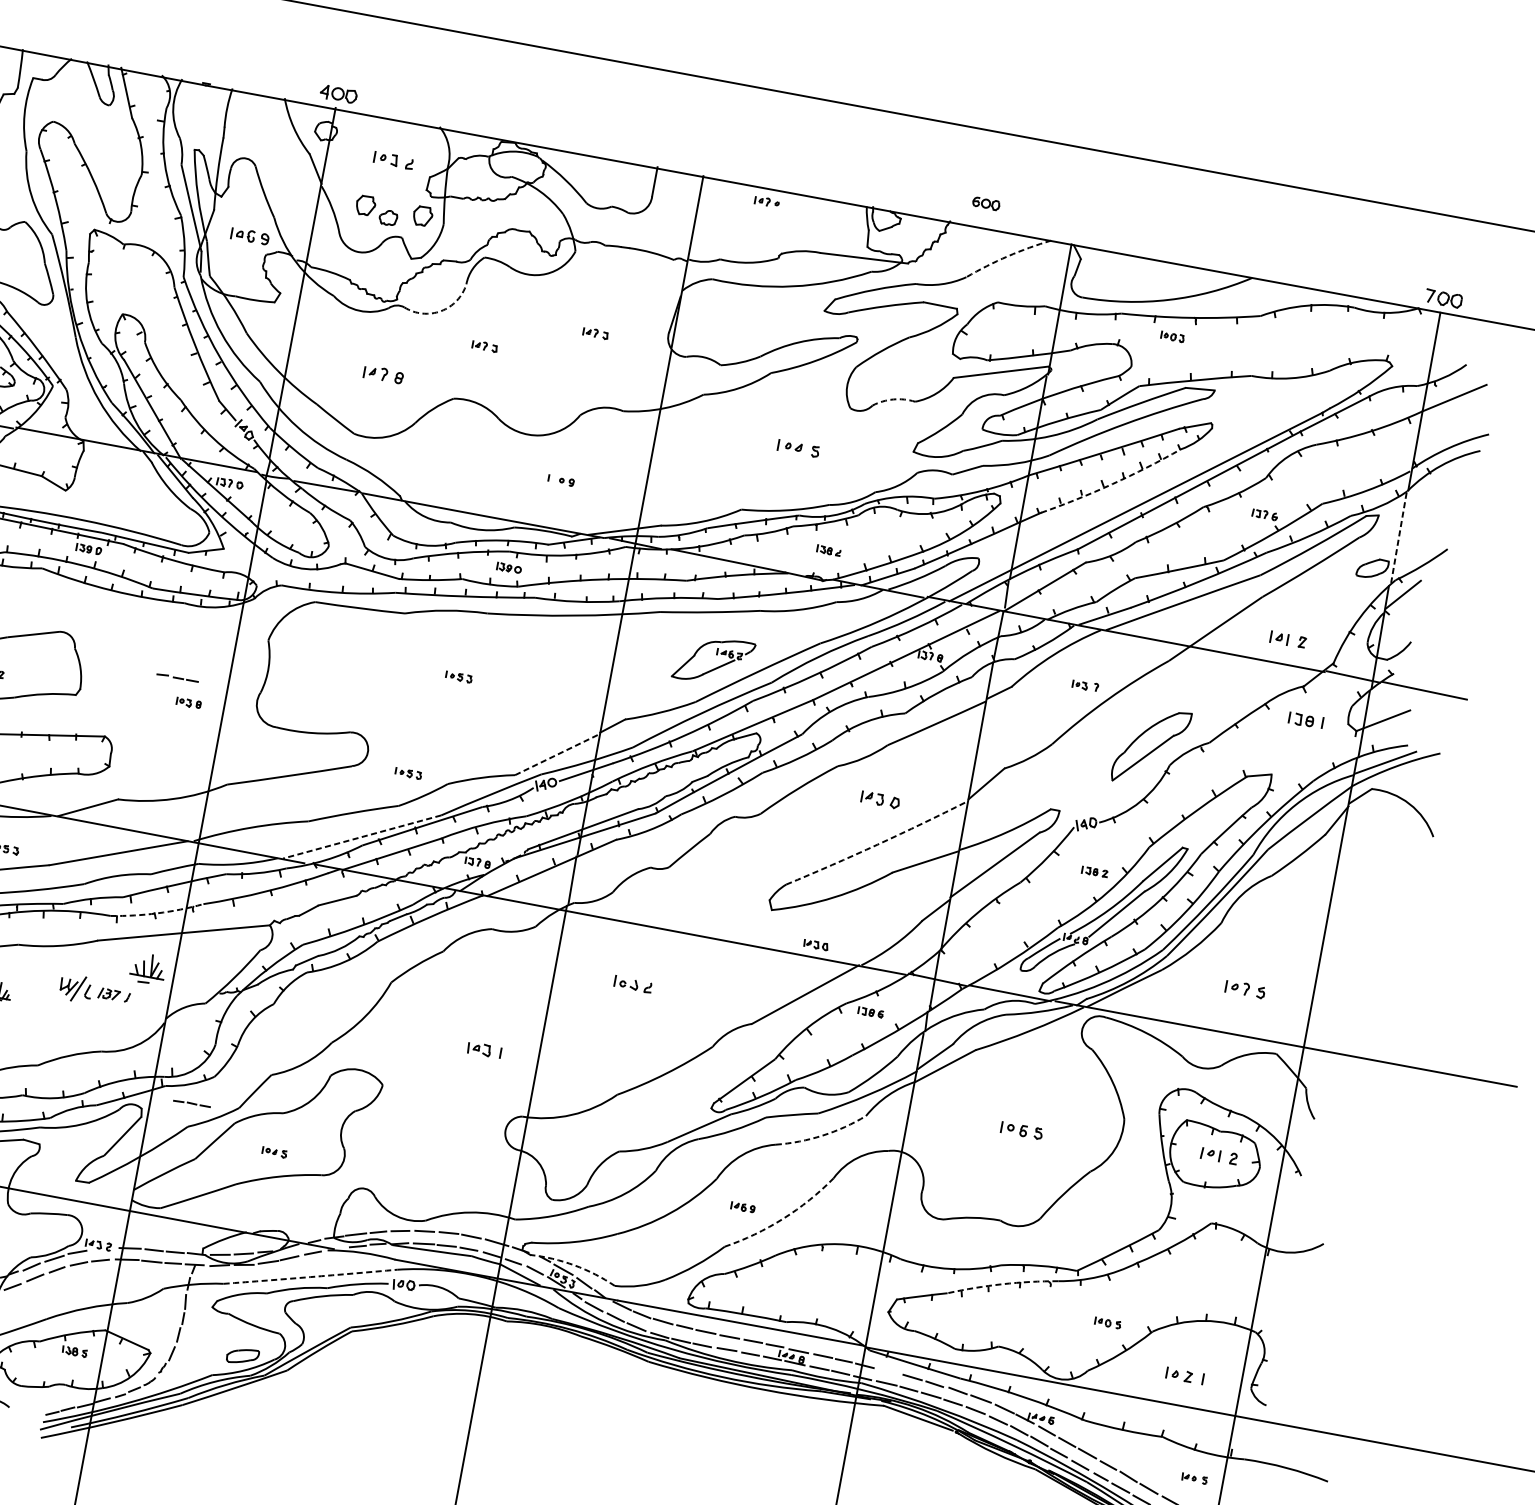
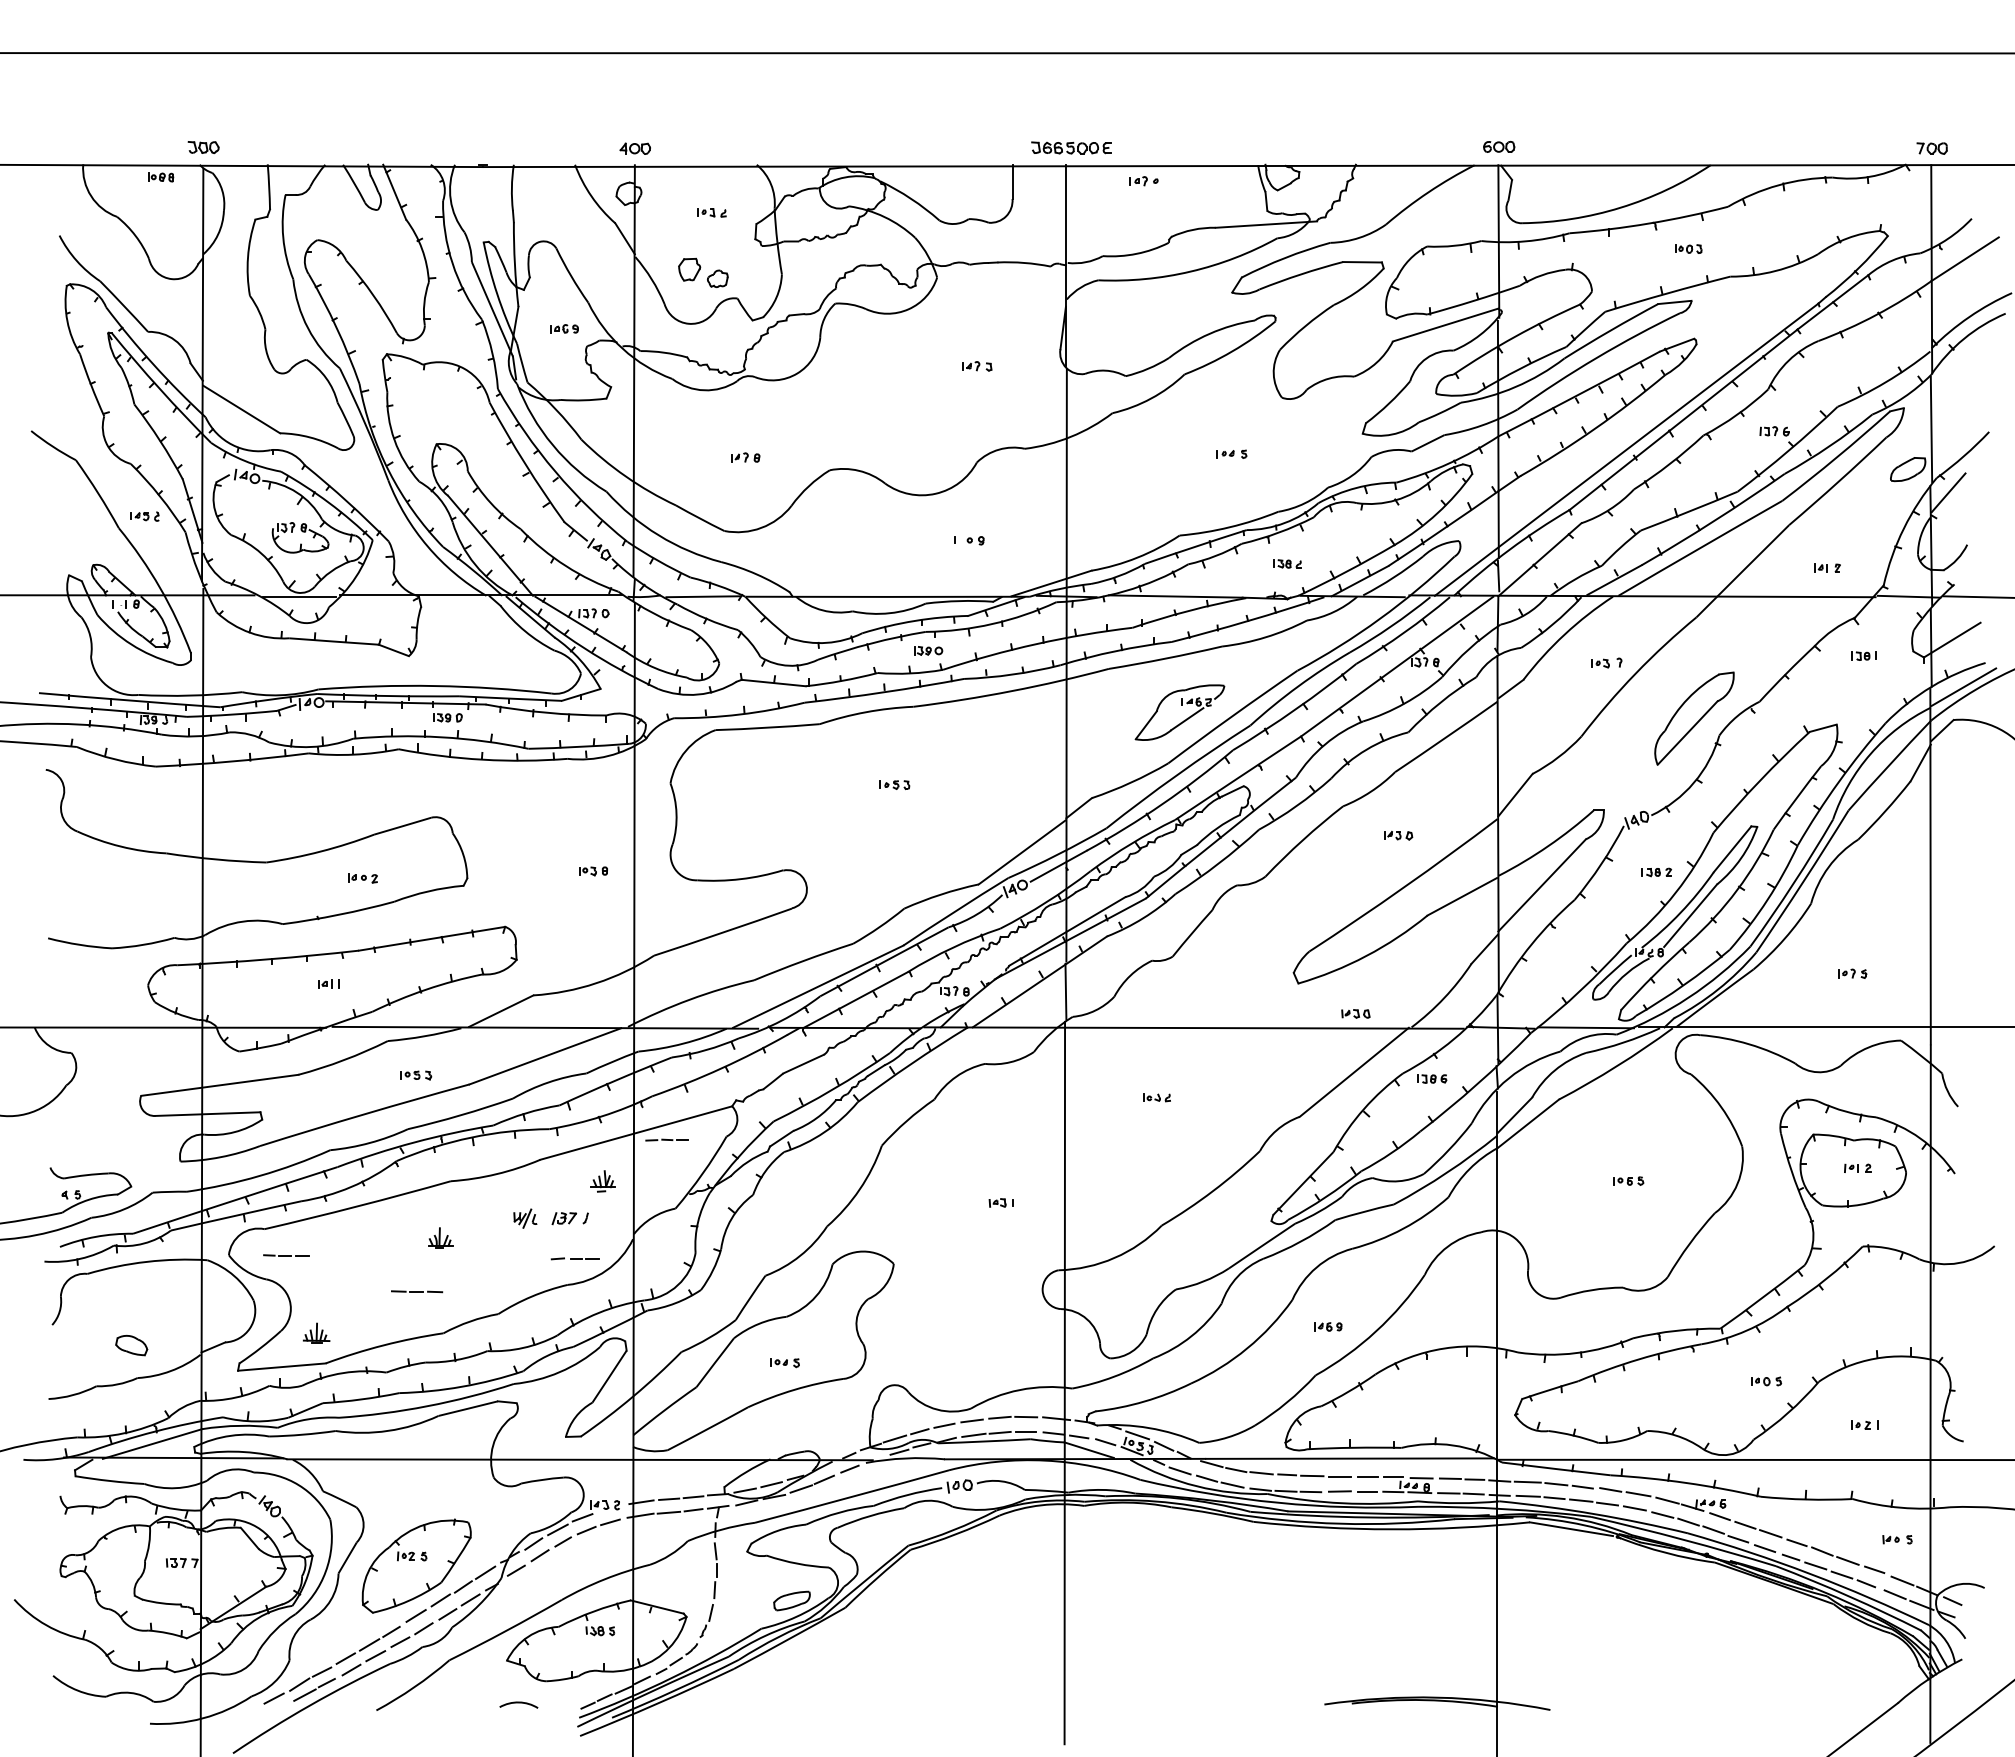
part: (337, 93) -> (634, 148), size x0.71
part: (393, 160) -> (711, 212), size x0.62
part: (710, 161) -> (1071, 147), added
part: (986, 203) -> (1499, 146), moved
part: (422, 216) -> (756, 269), removed
part: (249, 235) -> (564, 328), size x0.62
arc: (1007, 256) -> (1428, 192), dashed -> solid
part: (1443, 298) -> (1931, 148), size x0.71
arc: (441, 311) -> (797, 373), dashed -> solid
part: (1172, 336) -> (1688, 248), moved
part: (485, 346) -> (854, 404), removed
part: (383, 374) -> (745, 457), size x0.62
arc: (893, 399) -> (1329, 378), dashed -> solid
part: (798, 447) -> (1231, 453), size x0.62
arc: (1112, 484) -> (1595, 428), dashed -> solid
line: (1398, 537) -> (1931, 429), dashed -> solid
part: (1288, 639) -> (1827, 567), size x0.62
part: (176, 677) -> (574, 1258), moved
part: (1305, 719) -> (1863, 655), size x0.62
line: (557, 754) -> (1022, 852), dashed -> solid
part: (408, 773) -> (857, 904), removed
part: (880, 799) -> (1398, 835), size x0.62
line: (362, 836) -> (818, 986), dashed -> solid
arc: (877, 845) -> (1404, 887), dashed -> solid
arc: (157, 913) -> (602, 1116), dashed -> solid
part: (147, 968) -> (602, 1181), size x0.62
part: (632, 984) -> (1156, 1097), size x0.62
part: (76, 988) -> (525, 1218), size x0.62
part: (1245, 989) -> (1852, 973), size x0.62
part: (483, 1049) -> (1000, 1202), size x0.62
part: (191, 1103) -> (666, 1139), moved
part: (1022, 1130) -> (1628, 1180), size x0.62
arc: (822, 1135) -> (1403, 1228), dashed -> solid
part: (1219, 1155) -> (1857, 1167), size x0.62
arc: (783, 1218) -> (1376, 1331), dashed -> solid
arc: (574, 1265) -> (1149, 1428), dashed -> solid
arc: (310, 1276) -> (852, 1496), dashed -> solid
arc: (1002, 1284) -> (1638, 1359), dashed -> solid
line: (888, 1370) -> (1527, 1481), added
part: (1184, 1375) -> (1864, 1424), size x0.62

